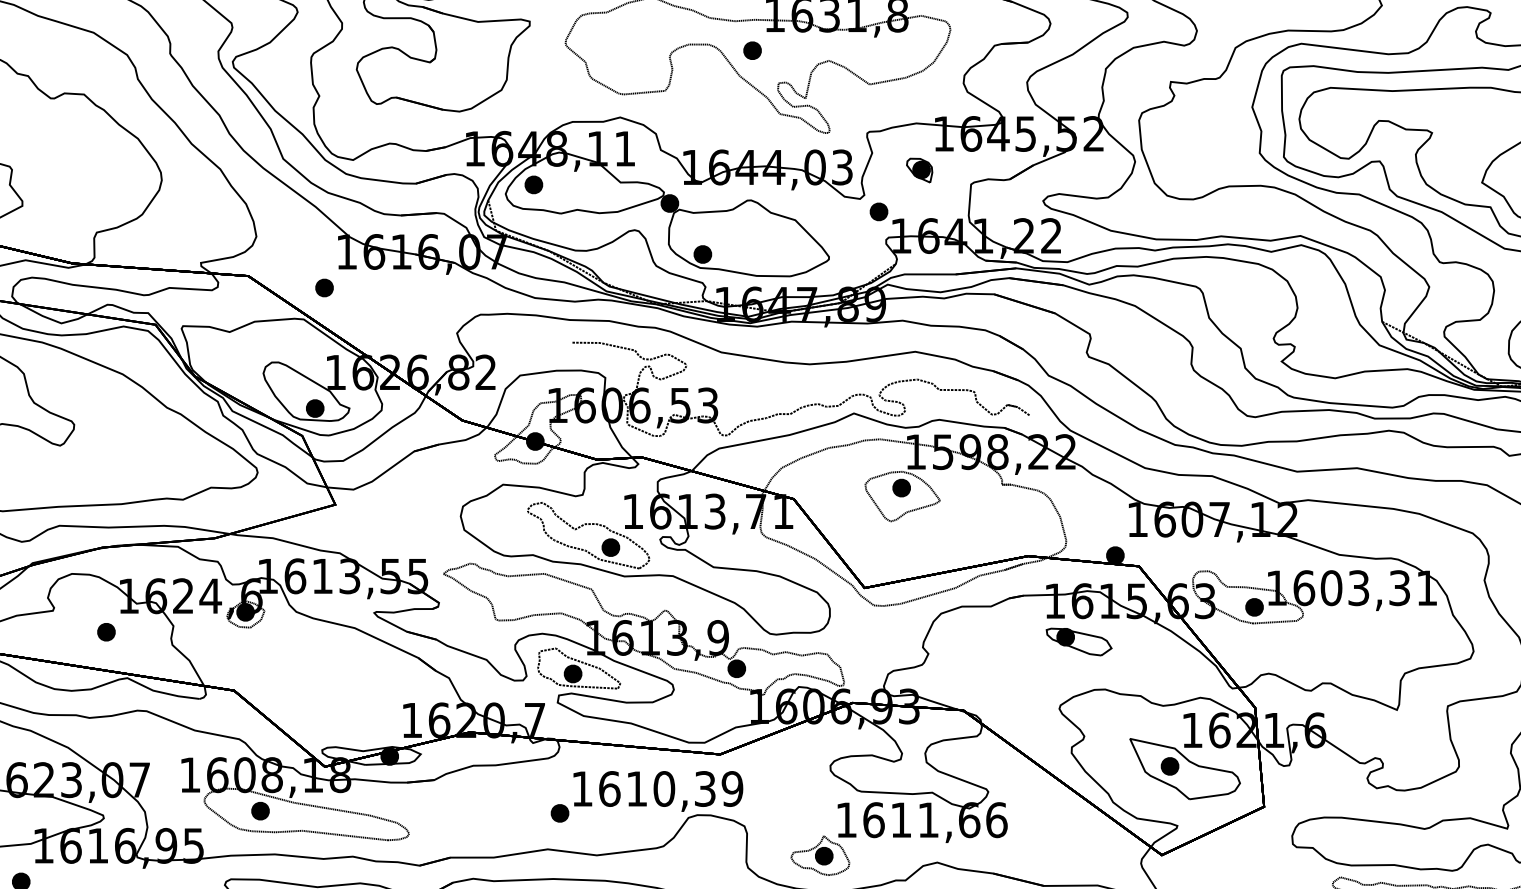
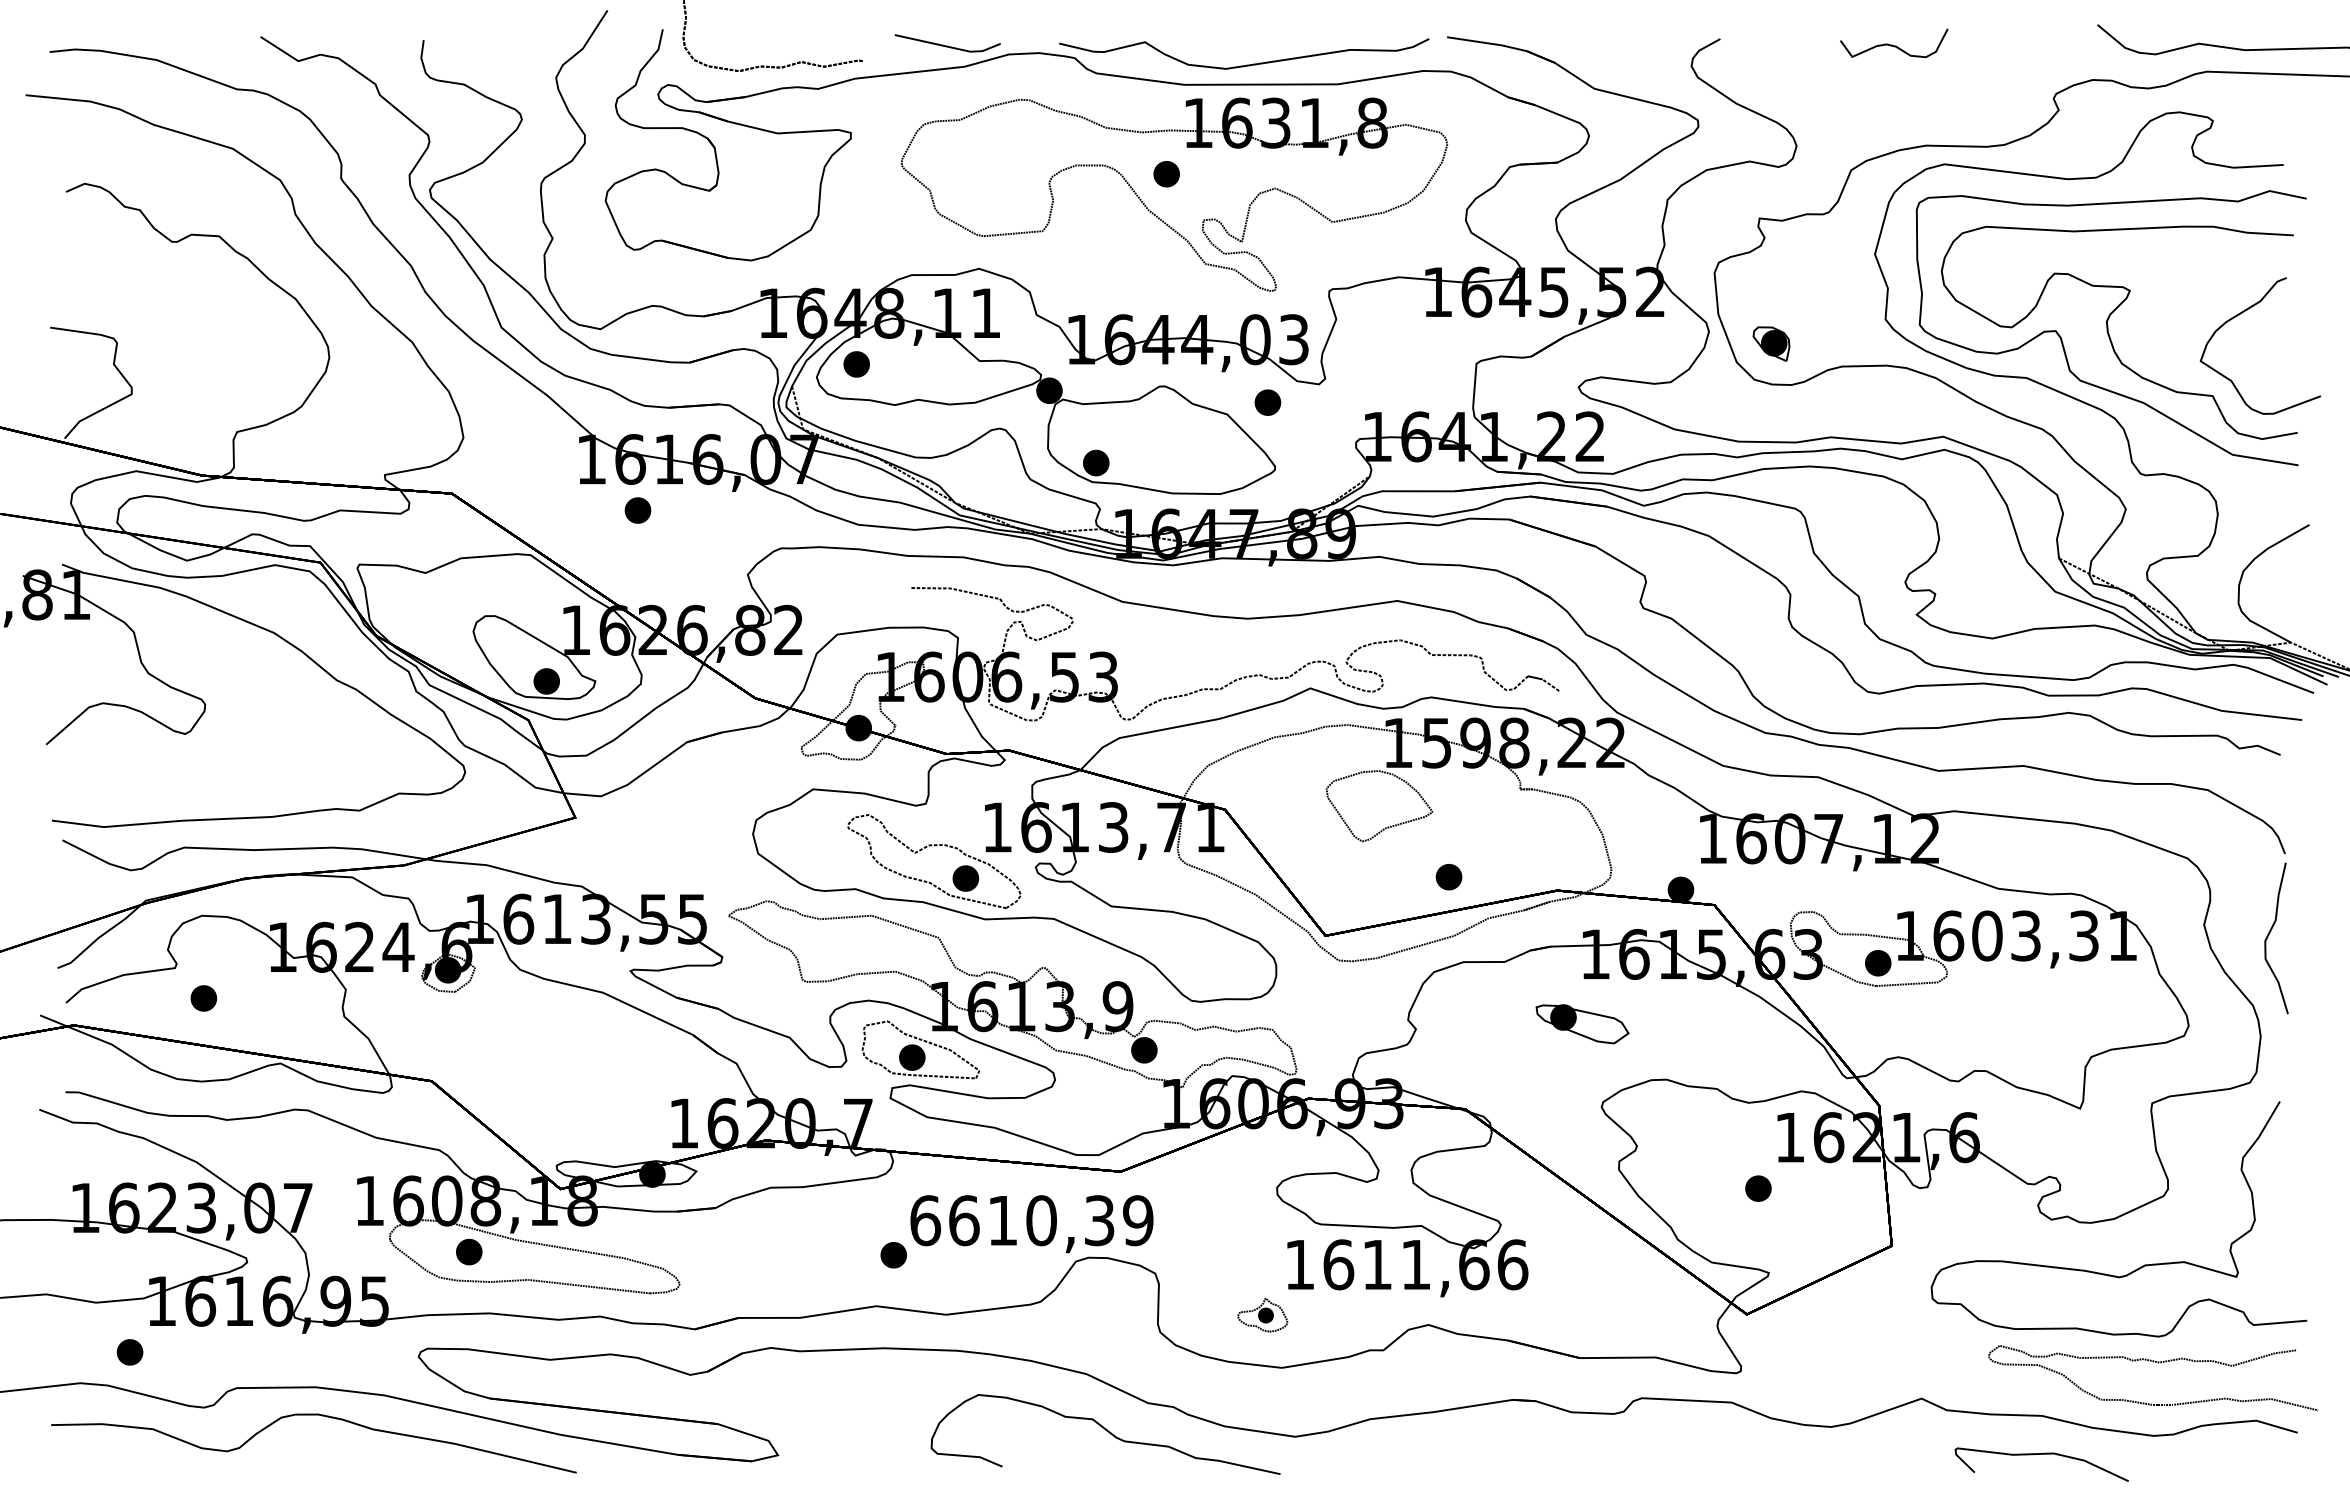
part: (919, 170) -> (1771, 343), moved
part: (878, 211) -> (1267, 402), moved
part: (324, 287) -> (637, 510), moved
part: (901, 488) -> (1448, 877), moved
part: (106, 632) -> (203, 998), moved
part: (1079, 642) -> (1582, 1024), moved
part: (1184, 769) -> (1779, 1192), removed
text: (582, 788) -> (925, 1220), 1610,39 -> 6610,39
part: (820, 855) -> (1262, 1314), size x0.6

